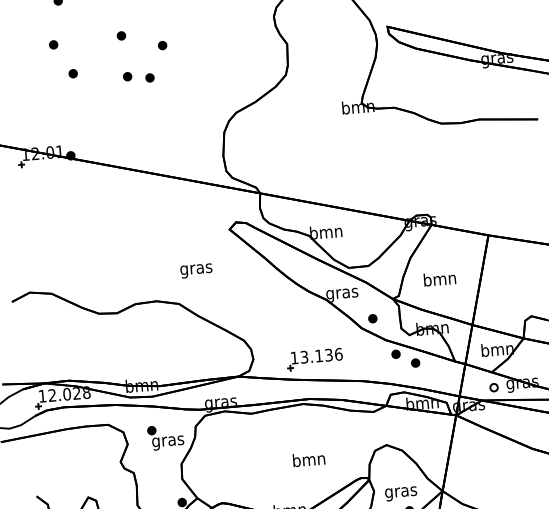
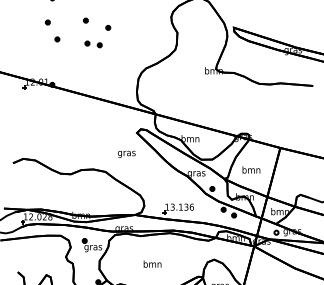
text: (195, 269) -> (126, 153), moved
text: (308, 458) -> (152, 263), moved

